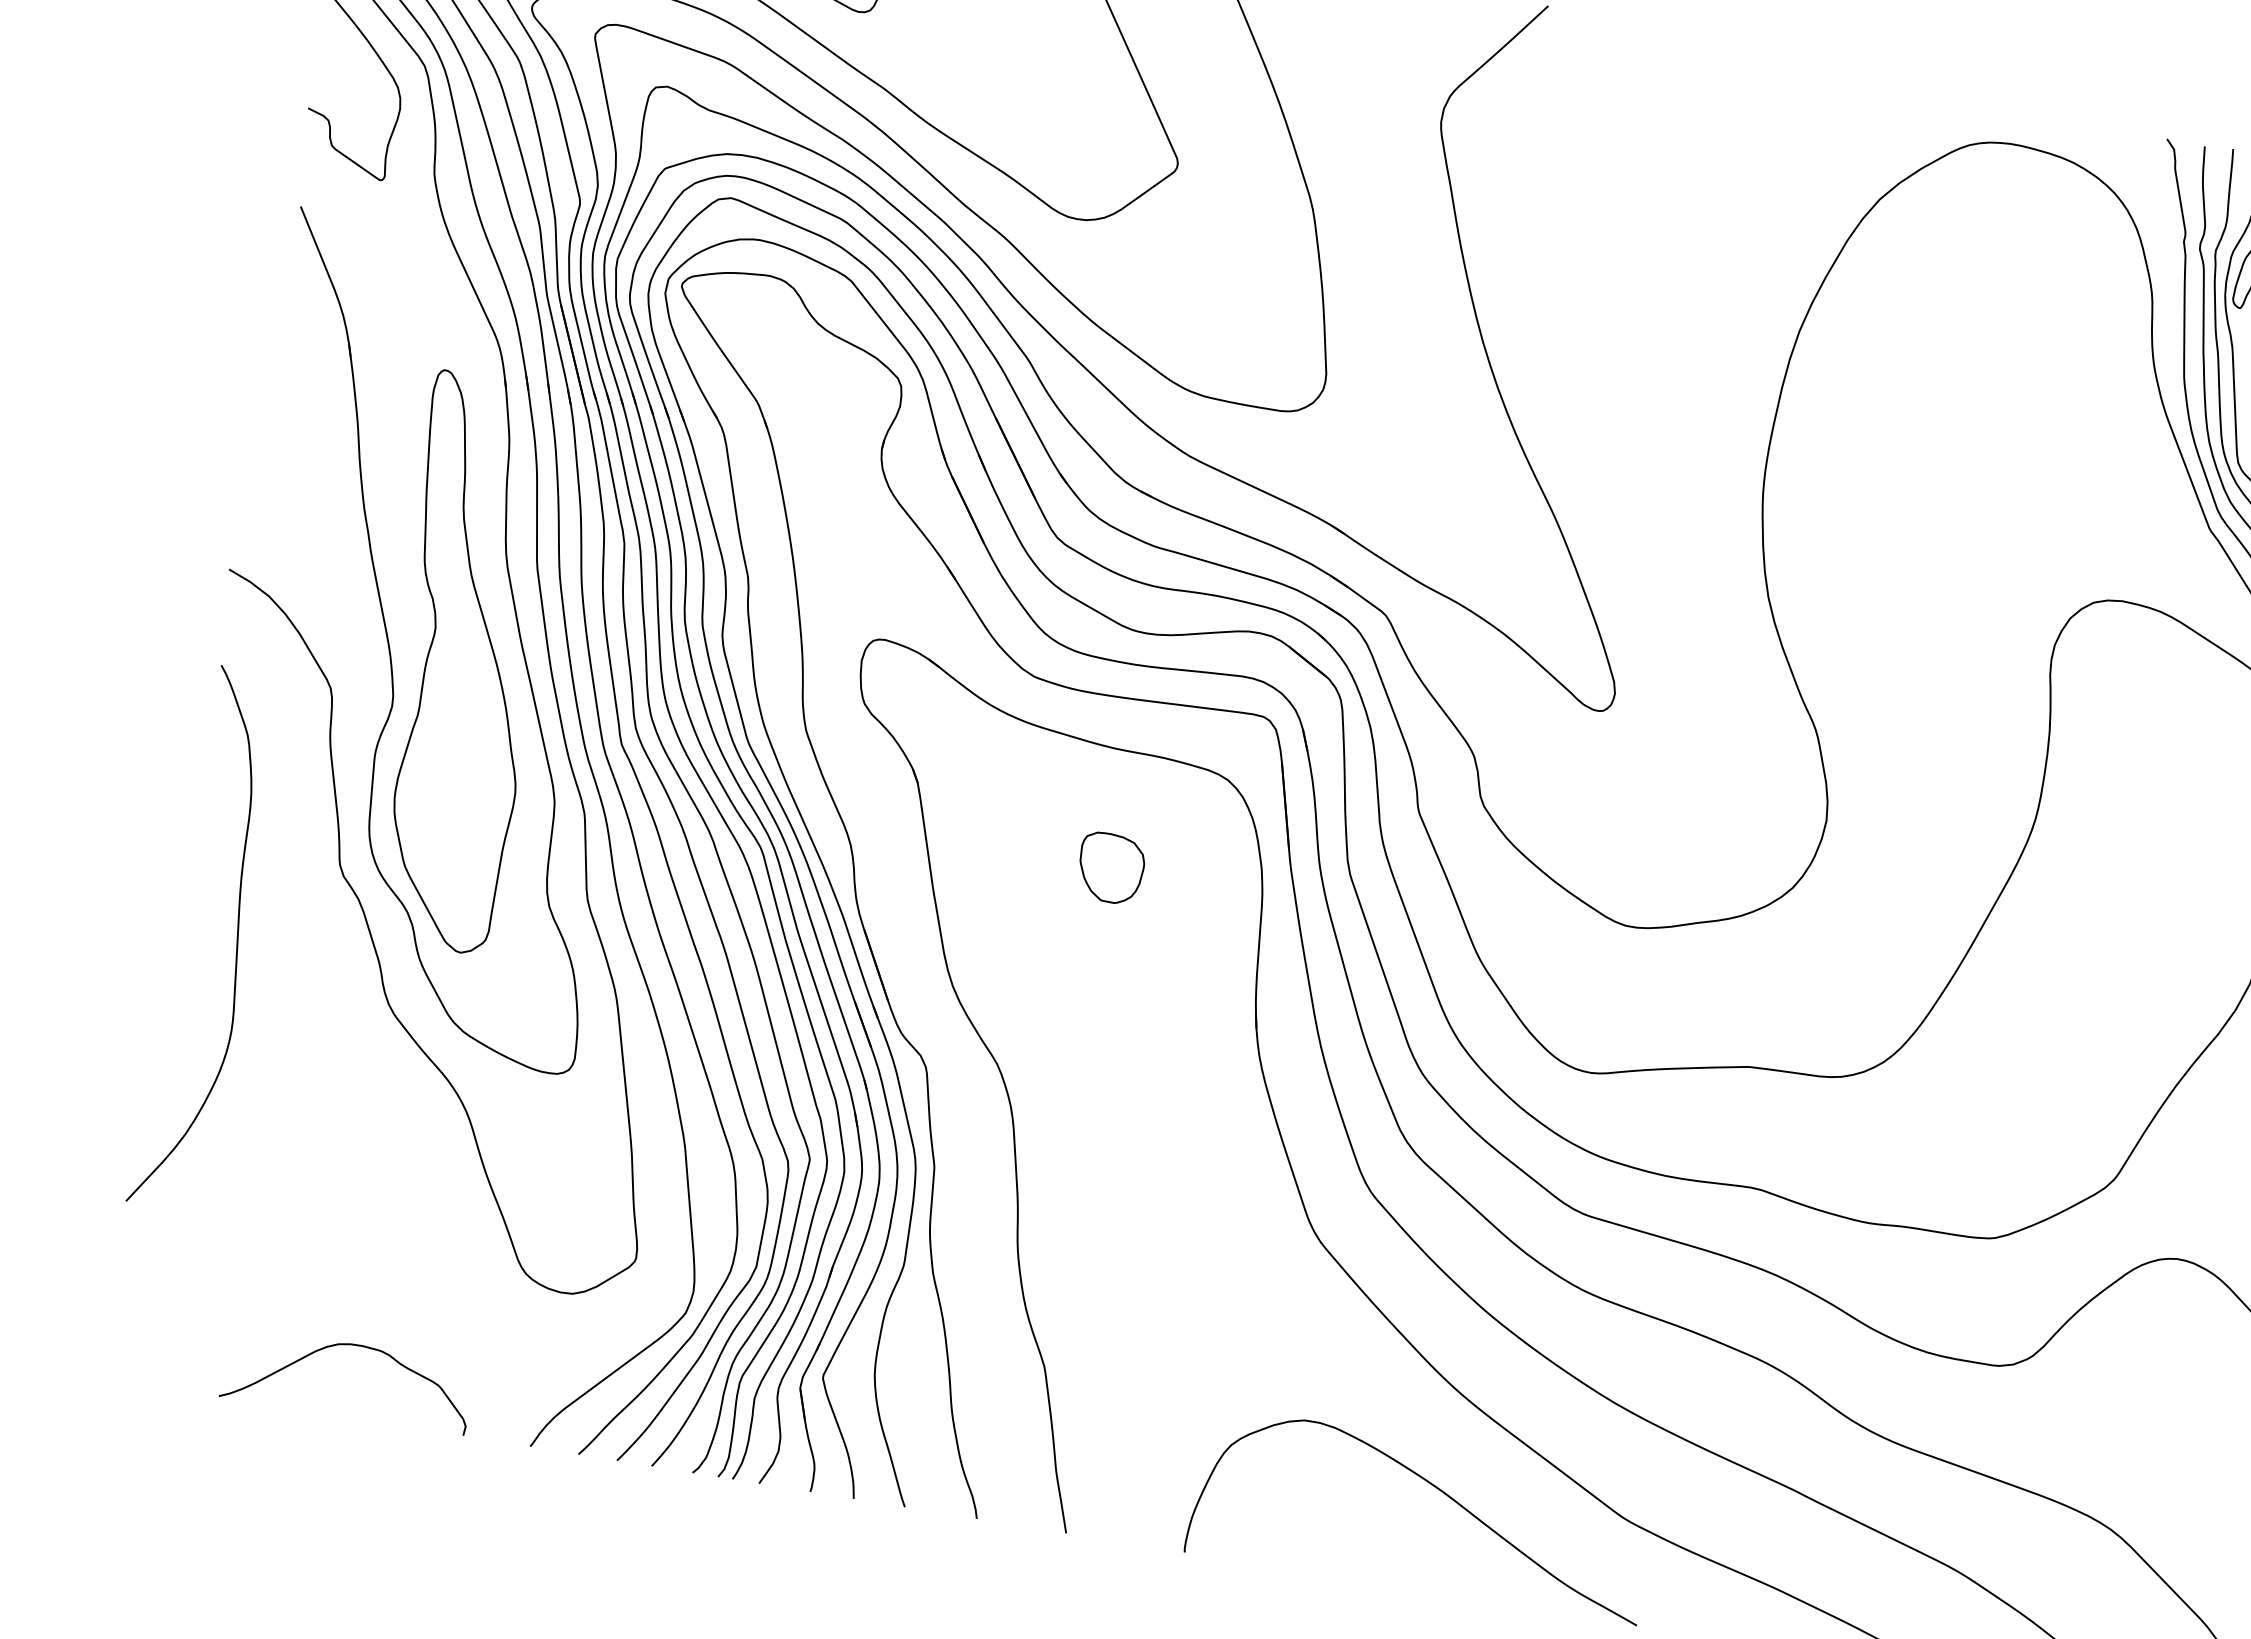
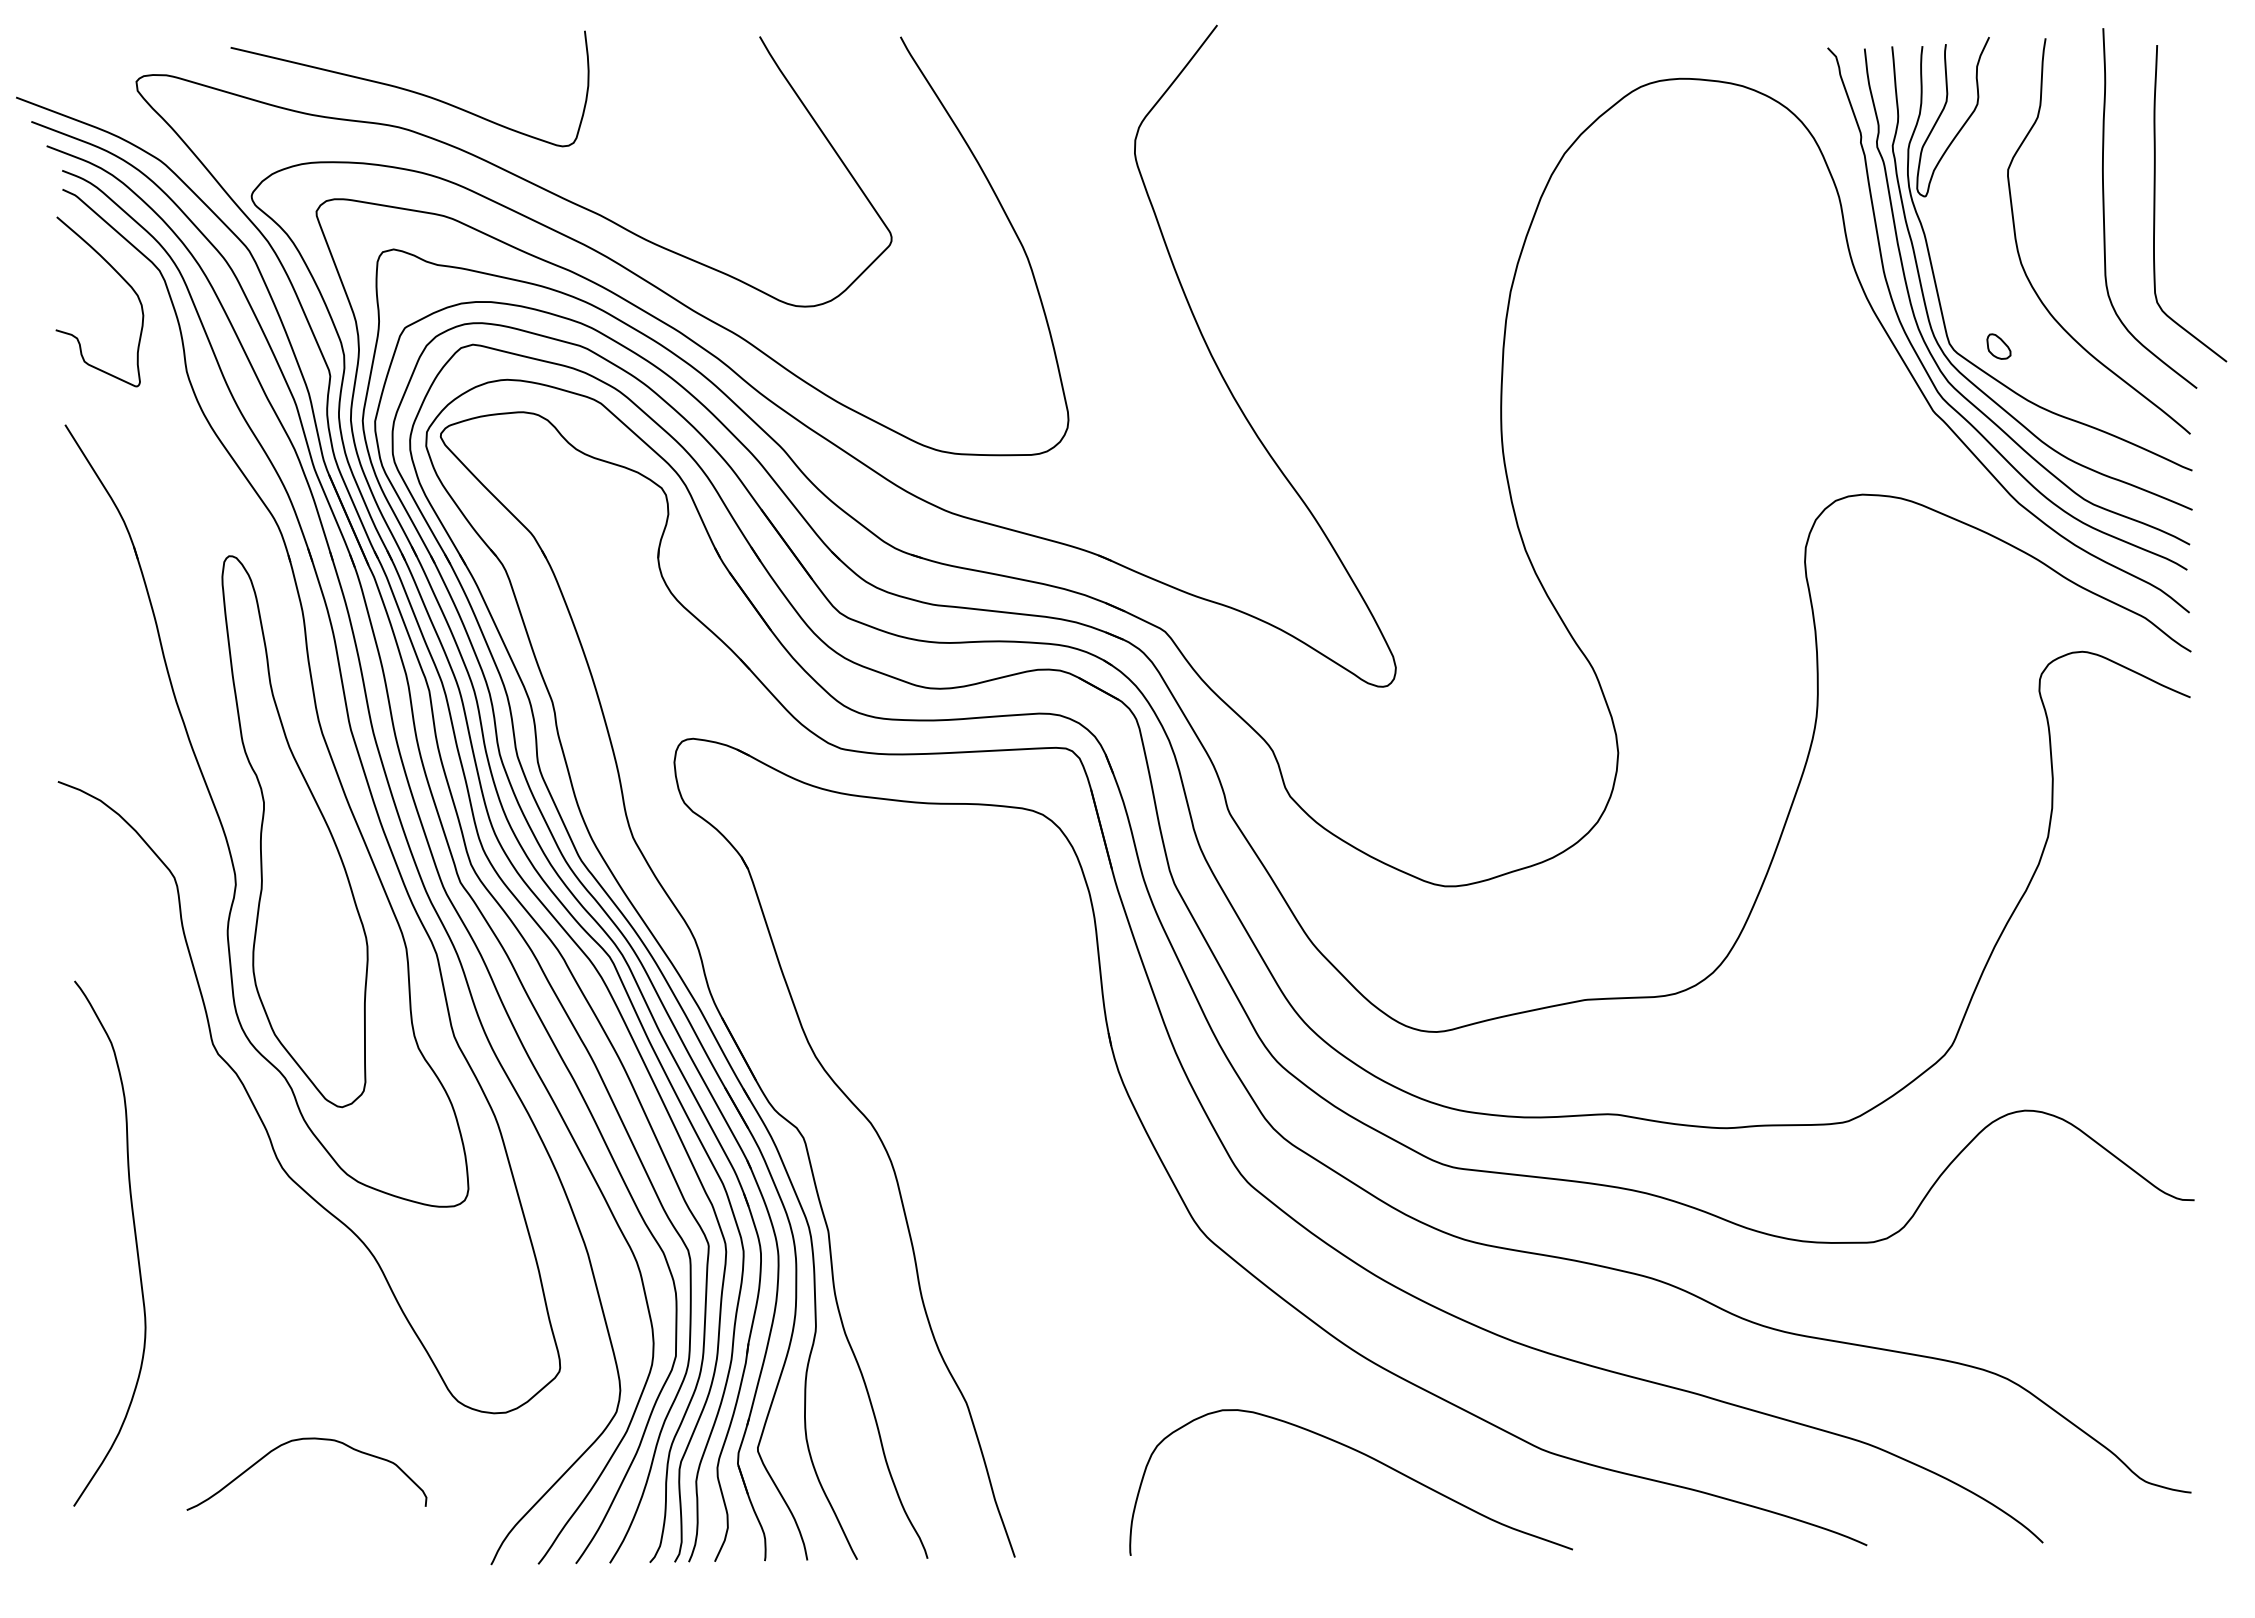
part: (1111, 867) -> (946, 917), removed
curve: (236, 936) -> (134, 1236), moved
curve: (347, 1345) -> (300, 1440), moved

